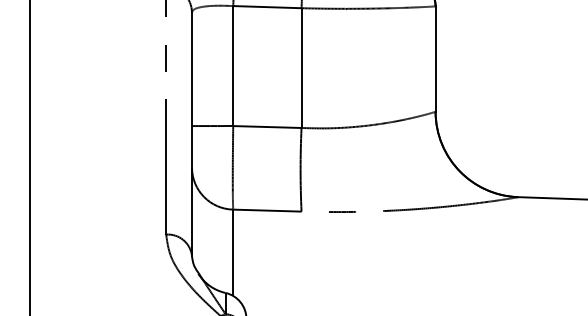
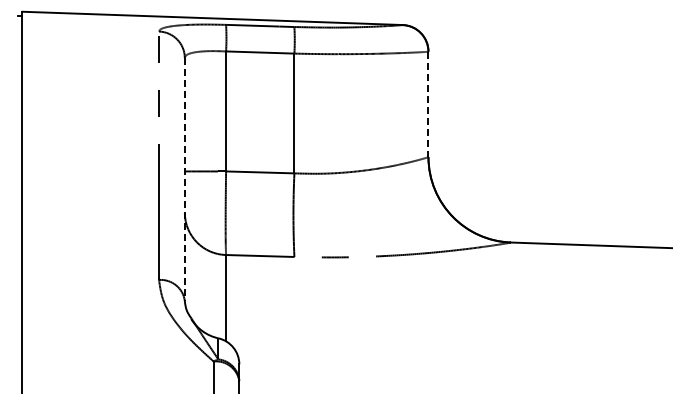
line: (435, 59) -> (428, 104), solid -> dashed
line: (191, 134) -> (184, 179), solid -> dashed

